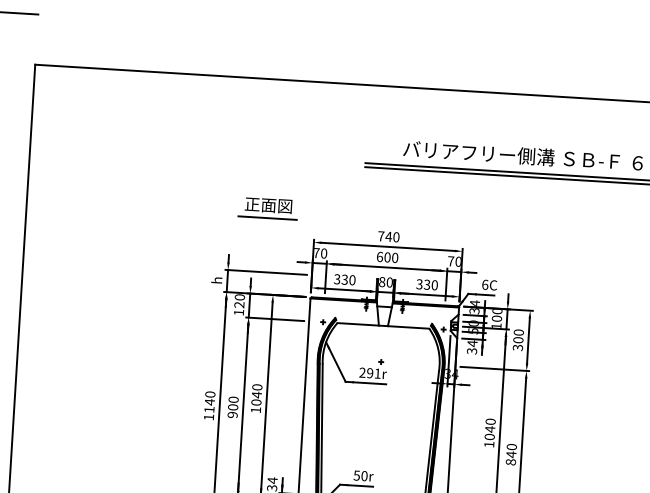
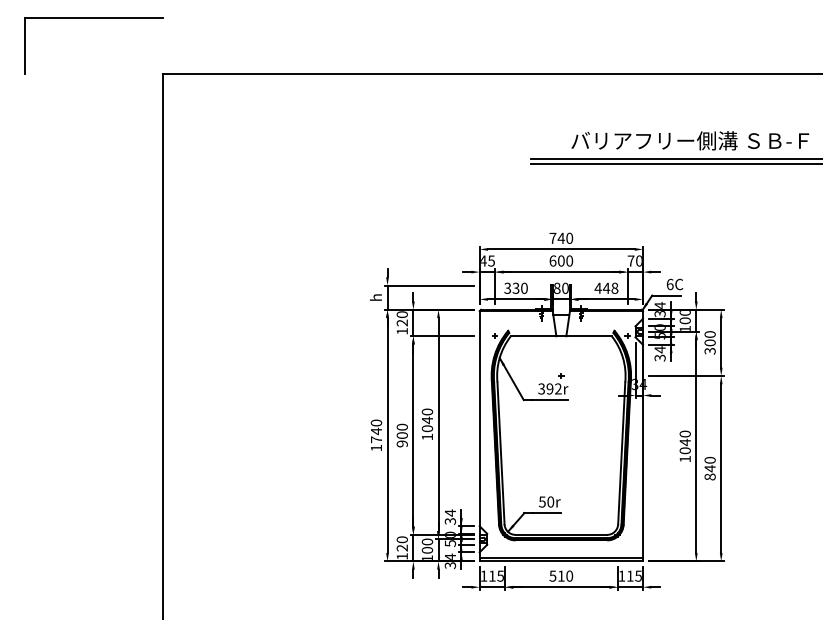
part: (267, 208) -> (426, 215), removed
text: (320, 252) -> (487, 260), 70 -> 45
text: (427, 284) -> (606, 287), 330 -> 448
text: (369, 372) -> (549, 388), 291r -> 392r
text: (209, 409) -> (376, 439), 1140 -> 1740

